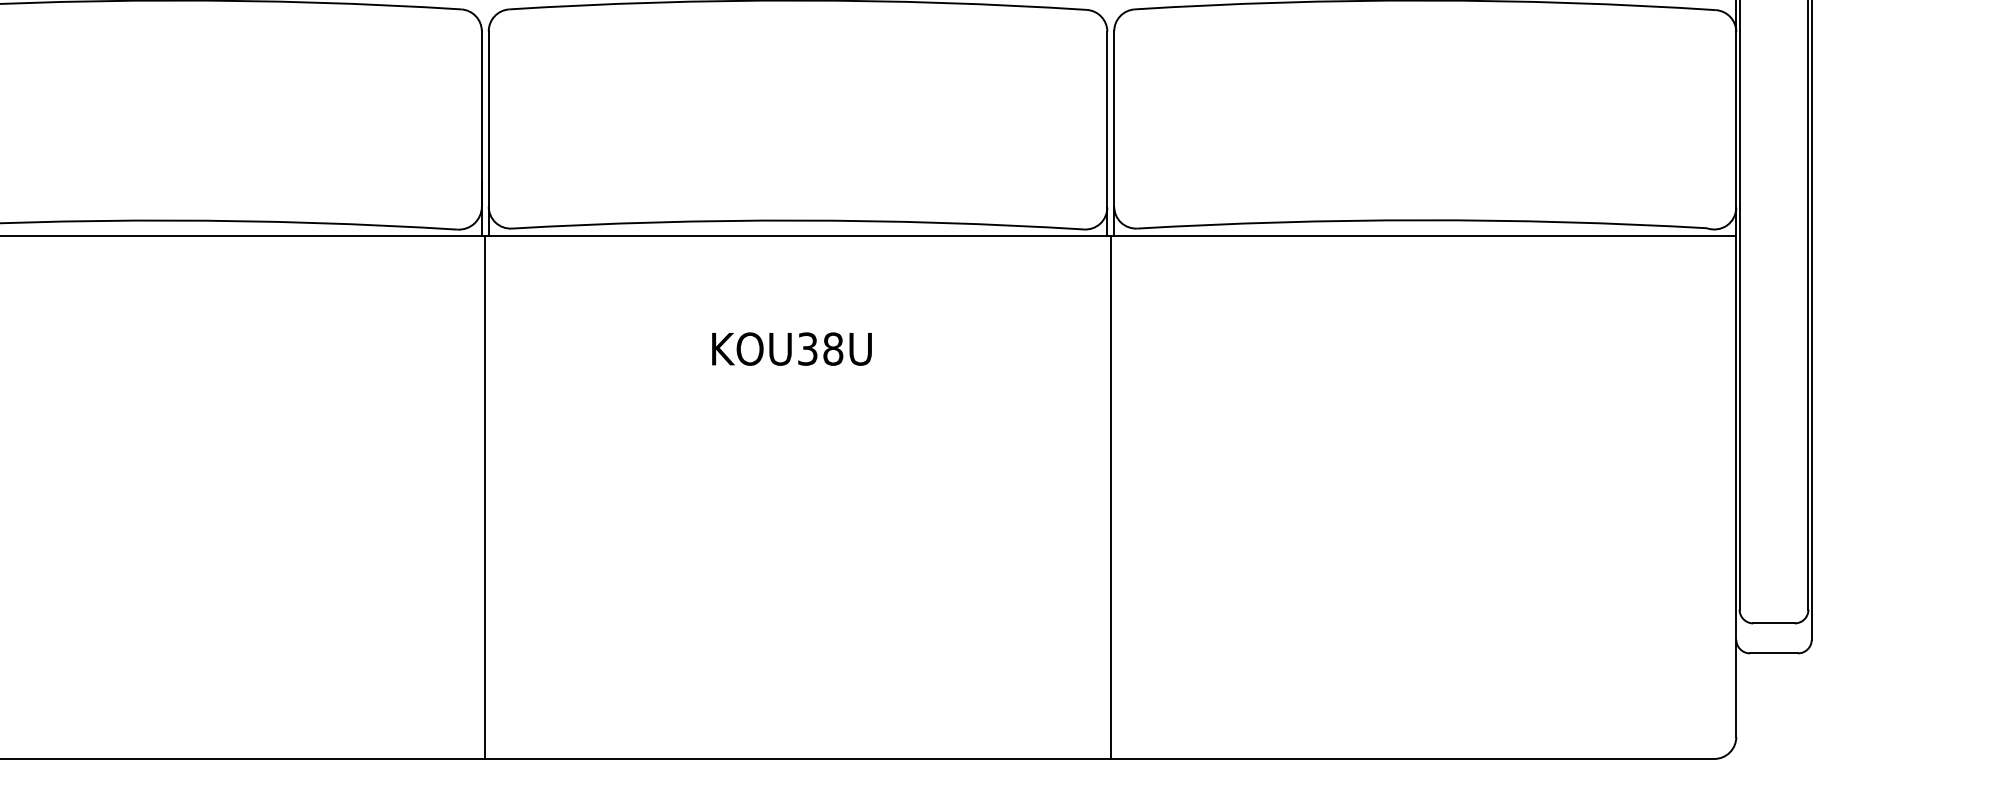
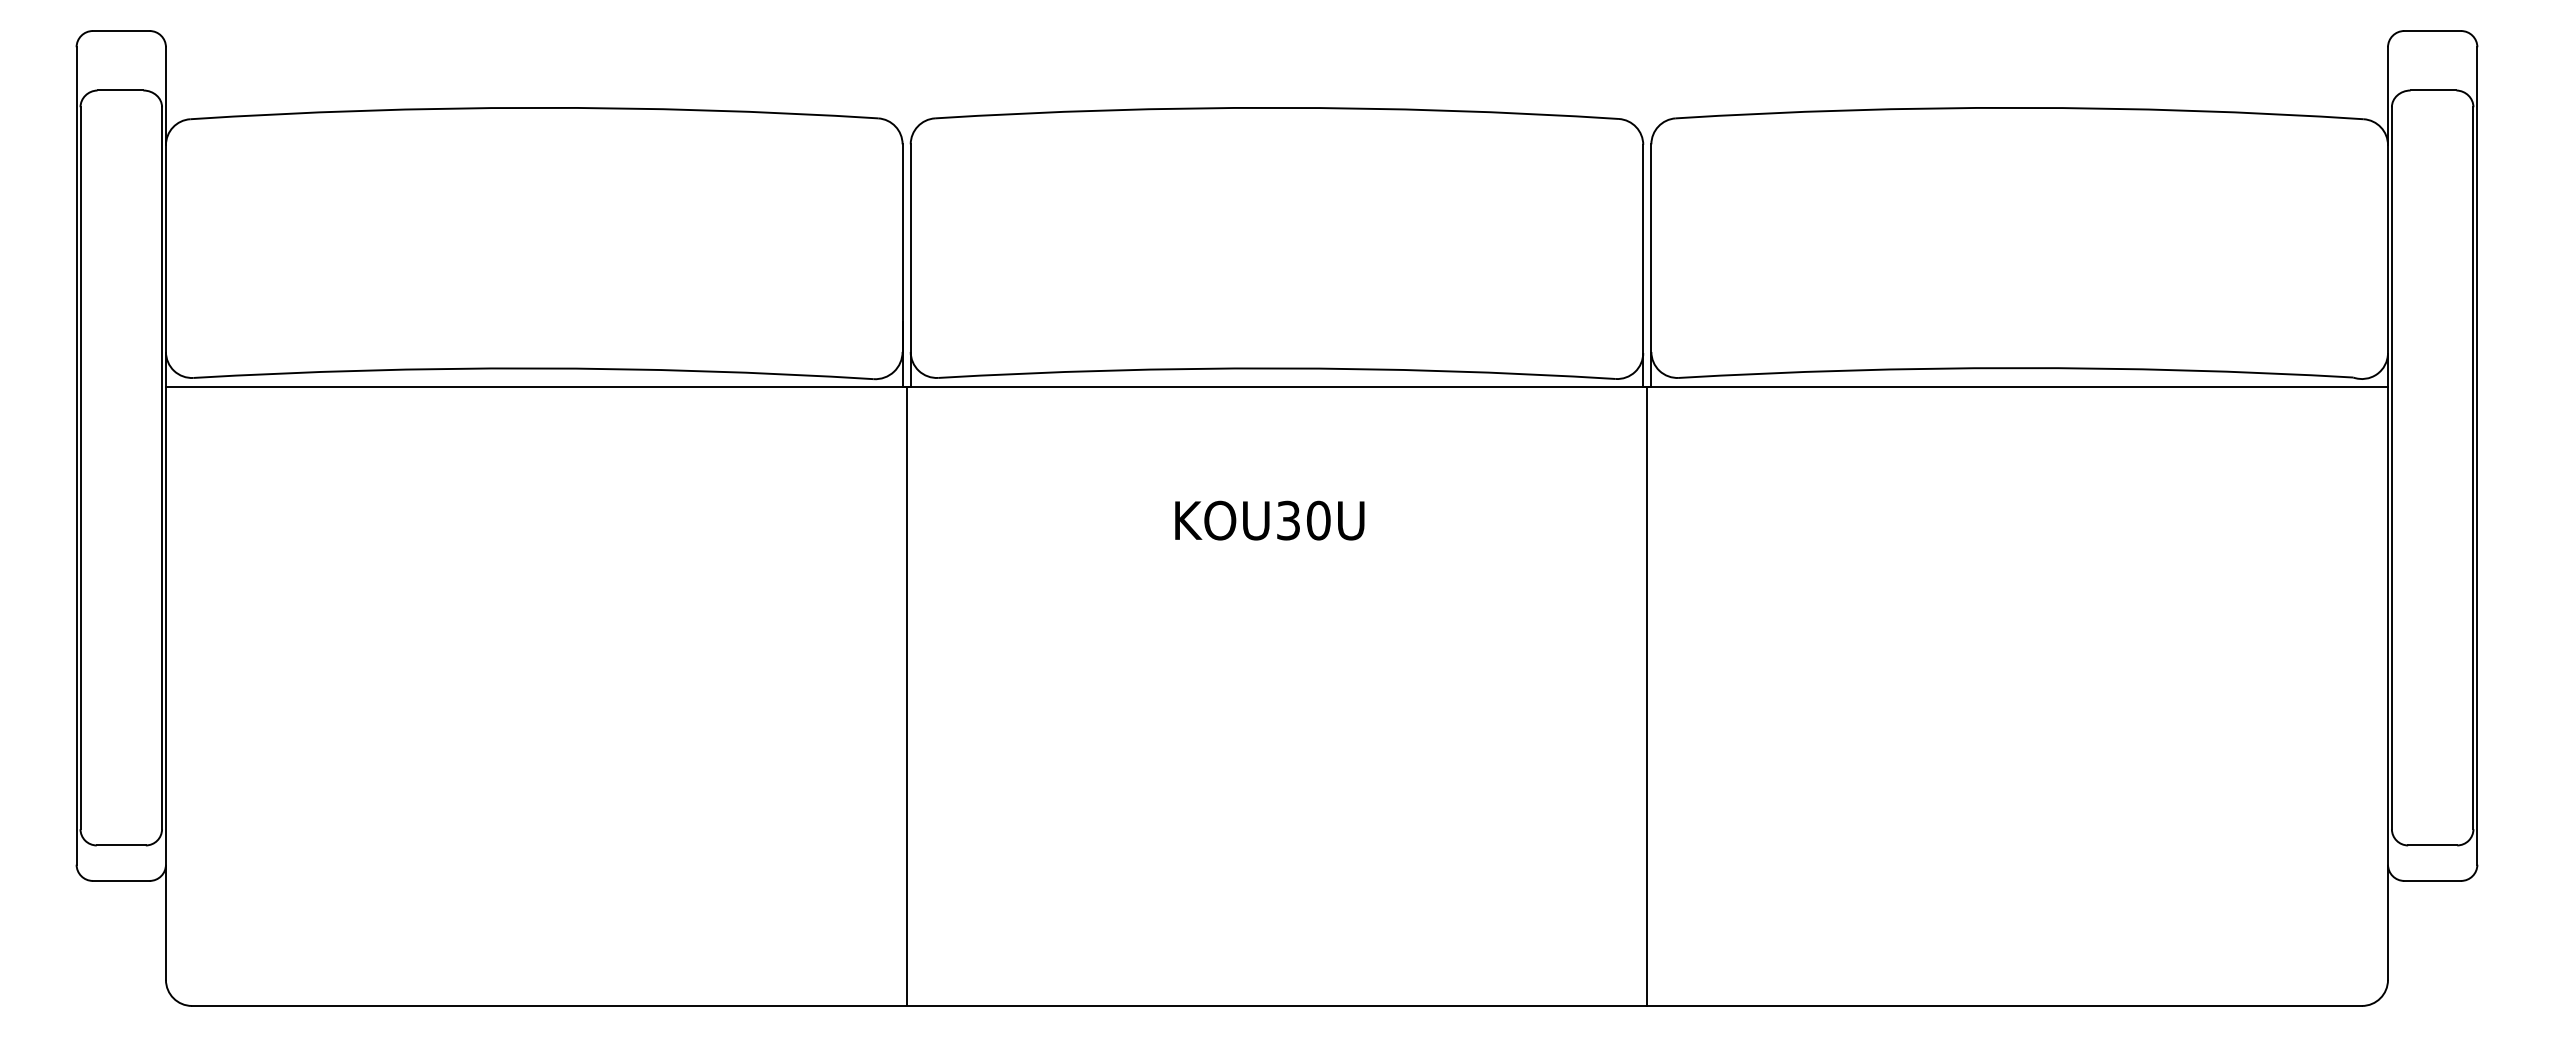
text: (833, 348) -> (1318, 520), KOU38U -> KOU30U

